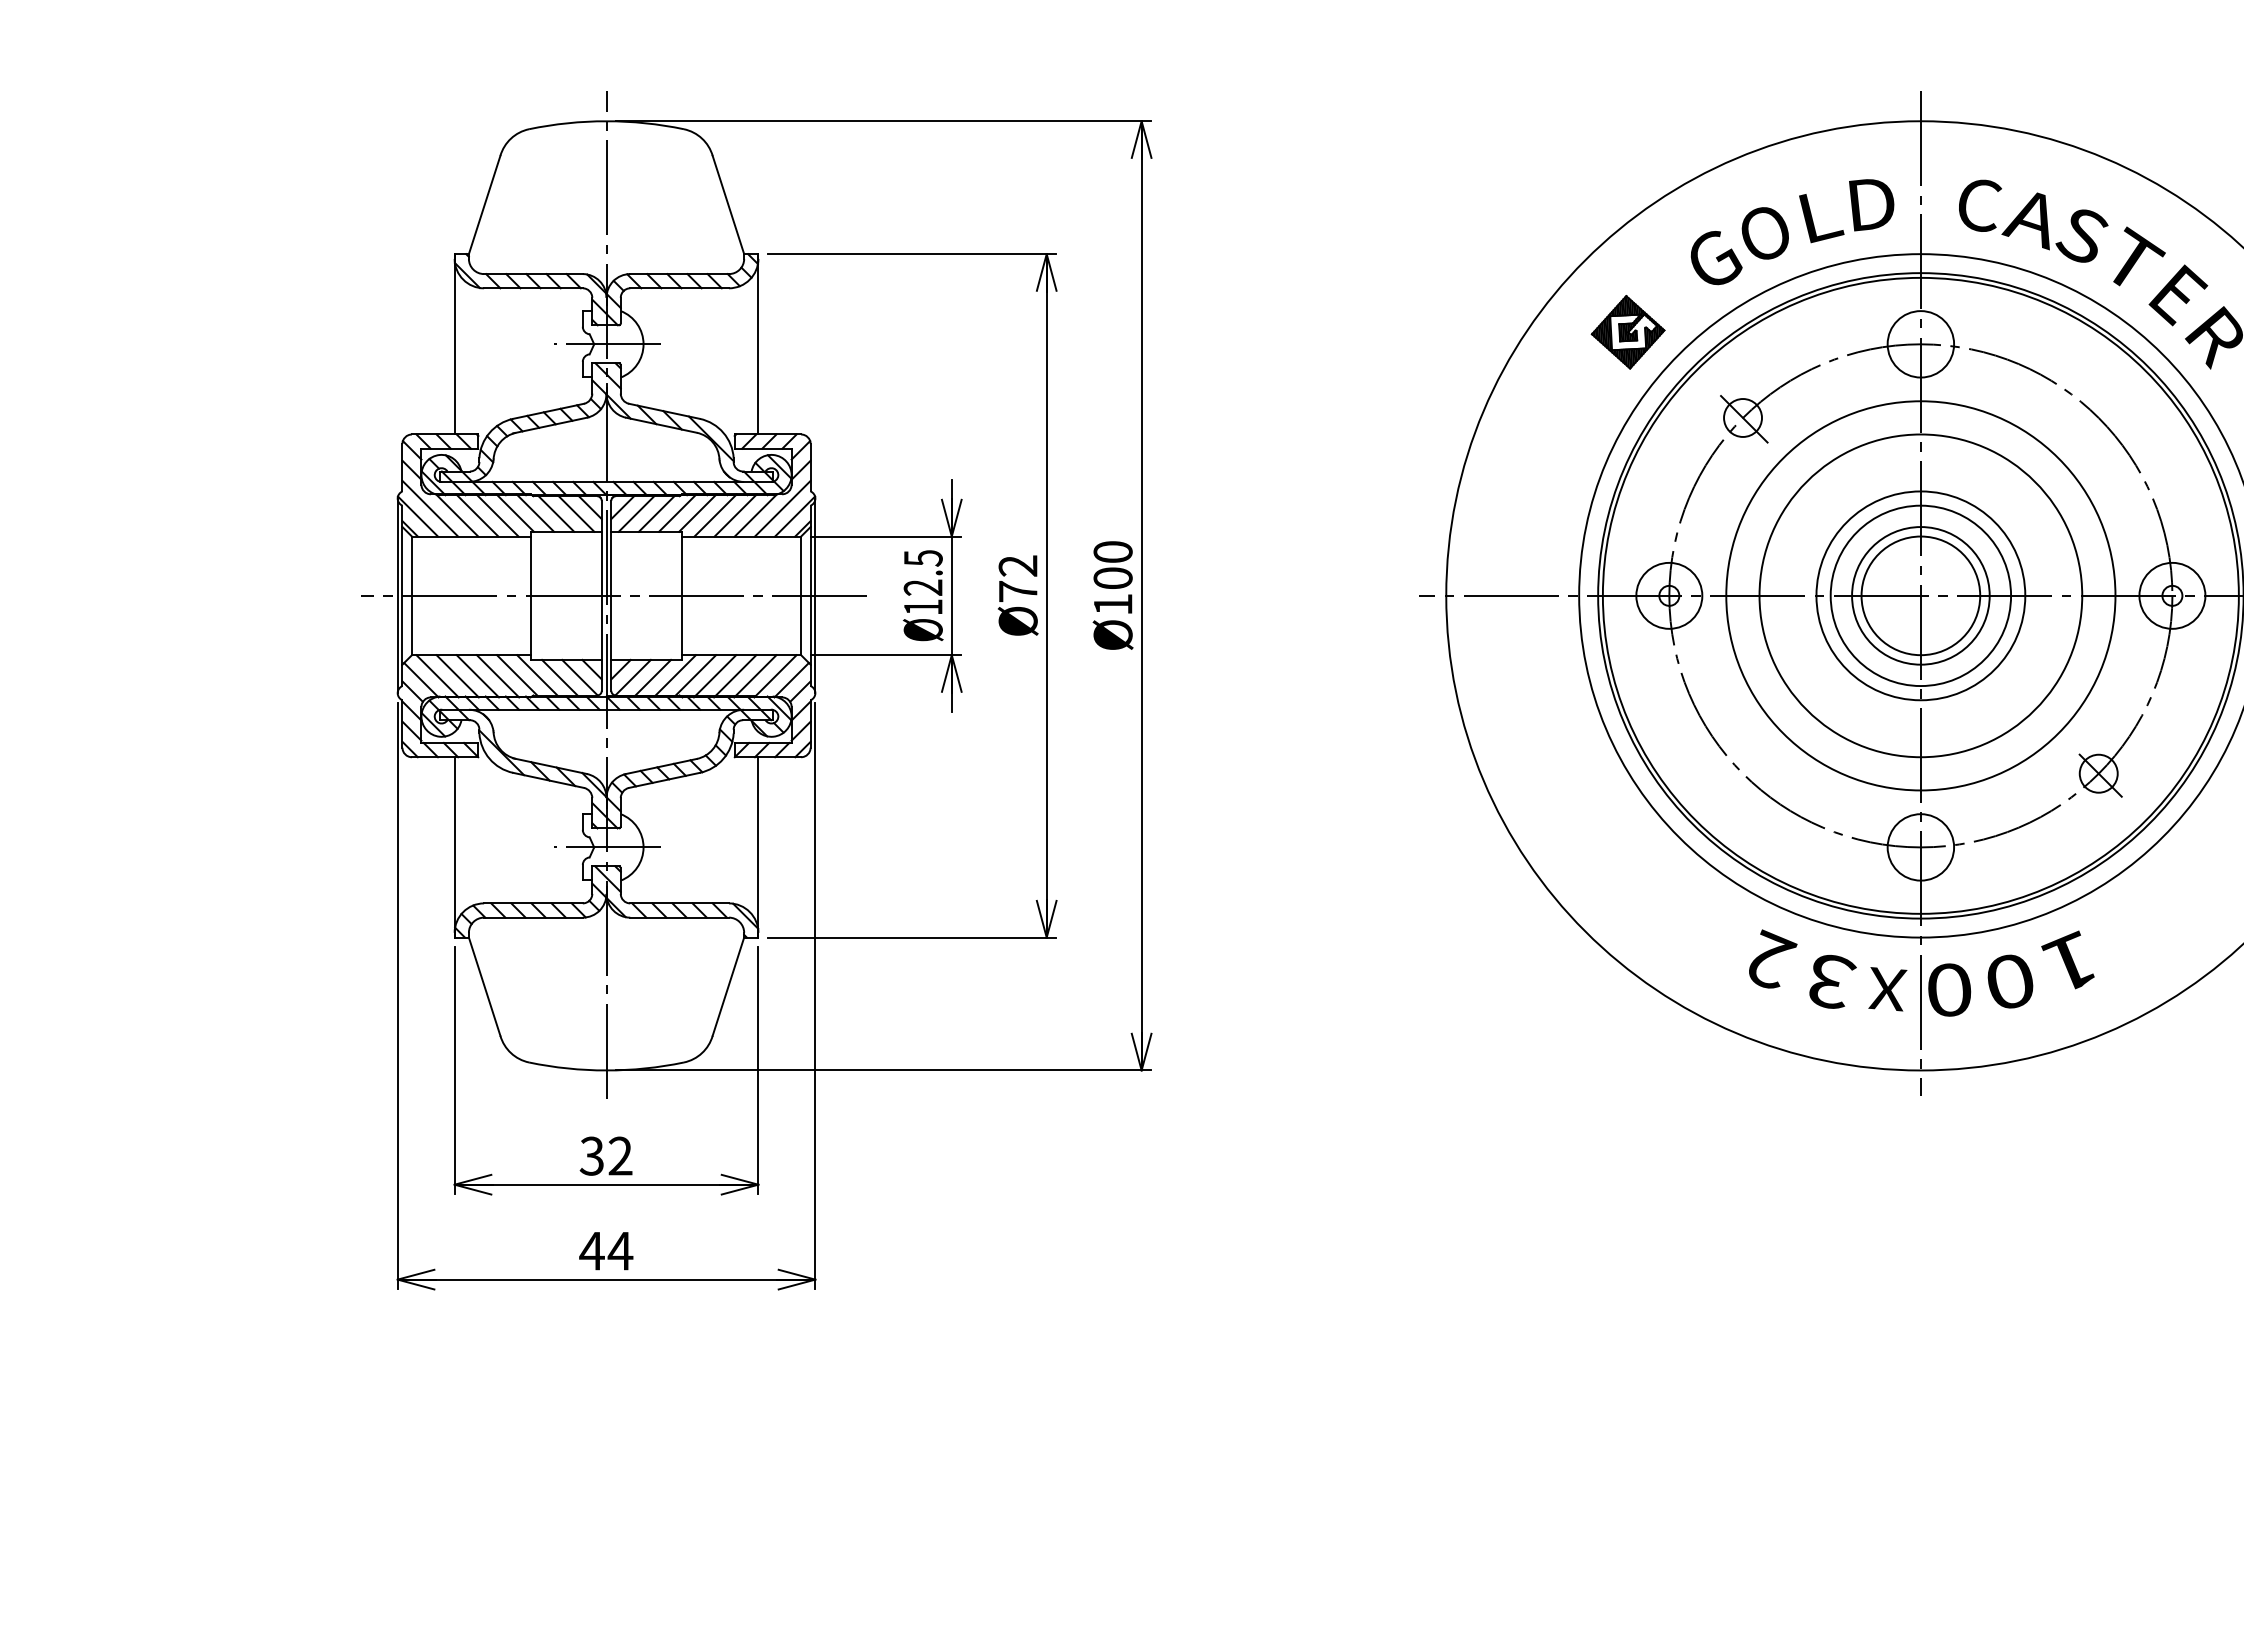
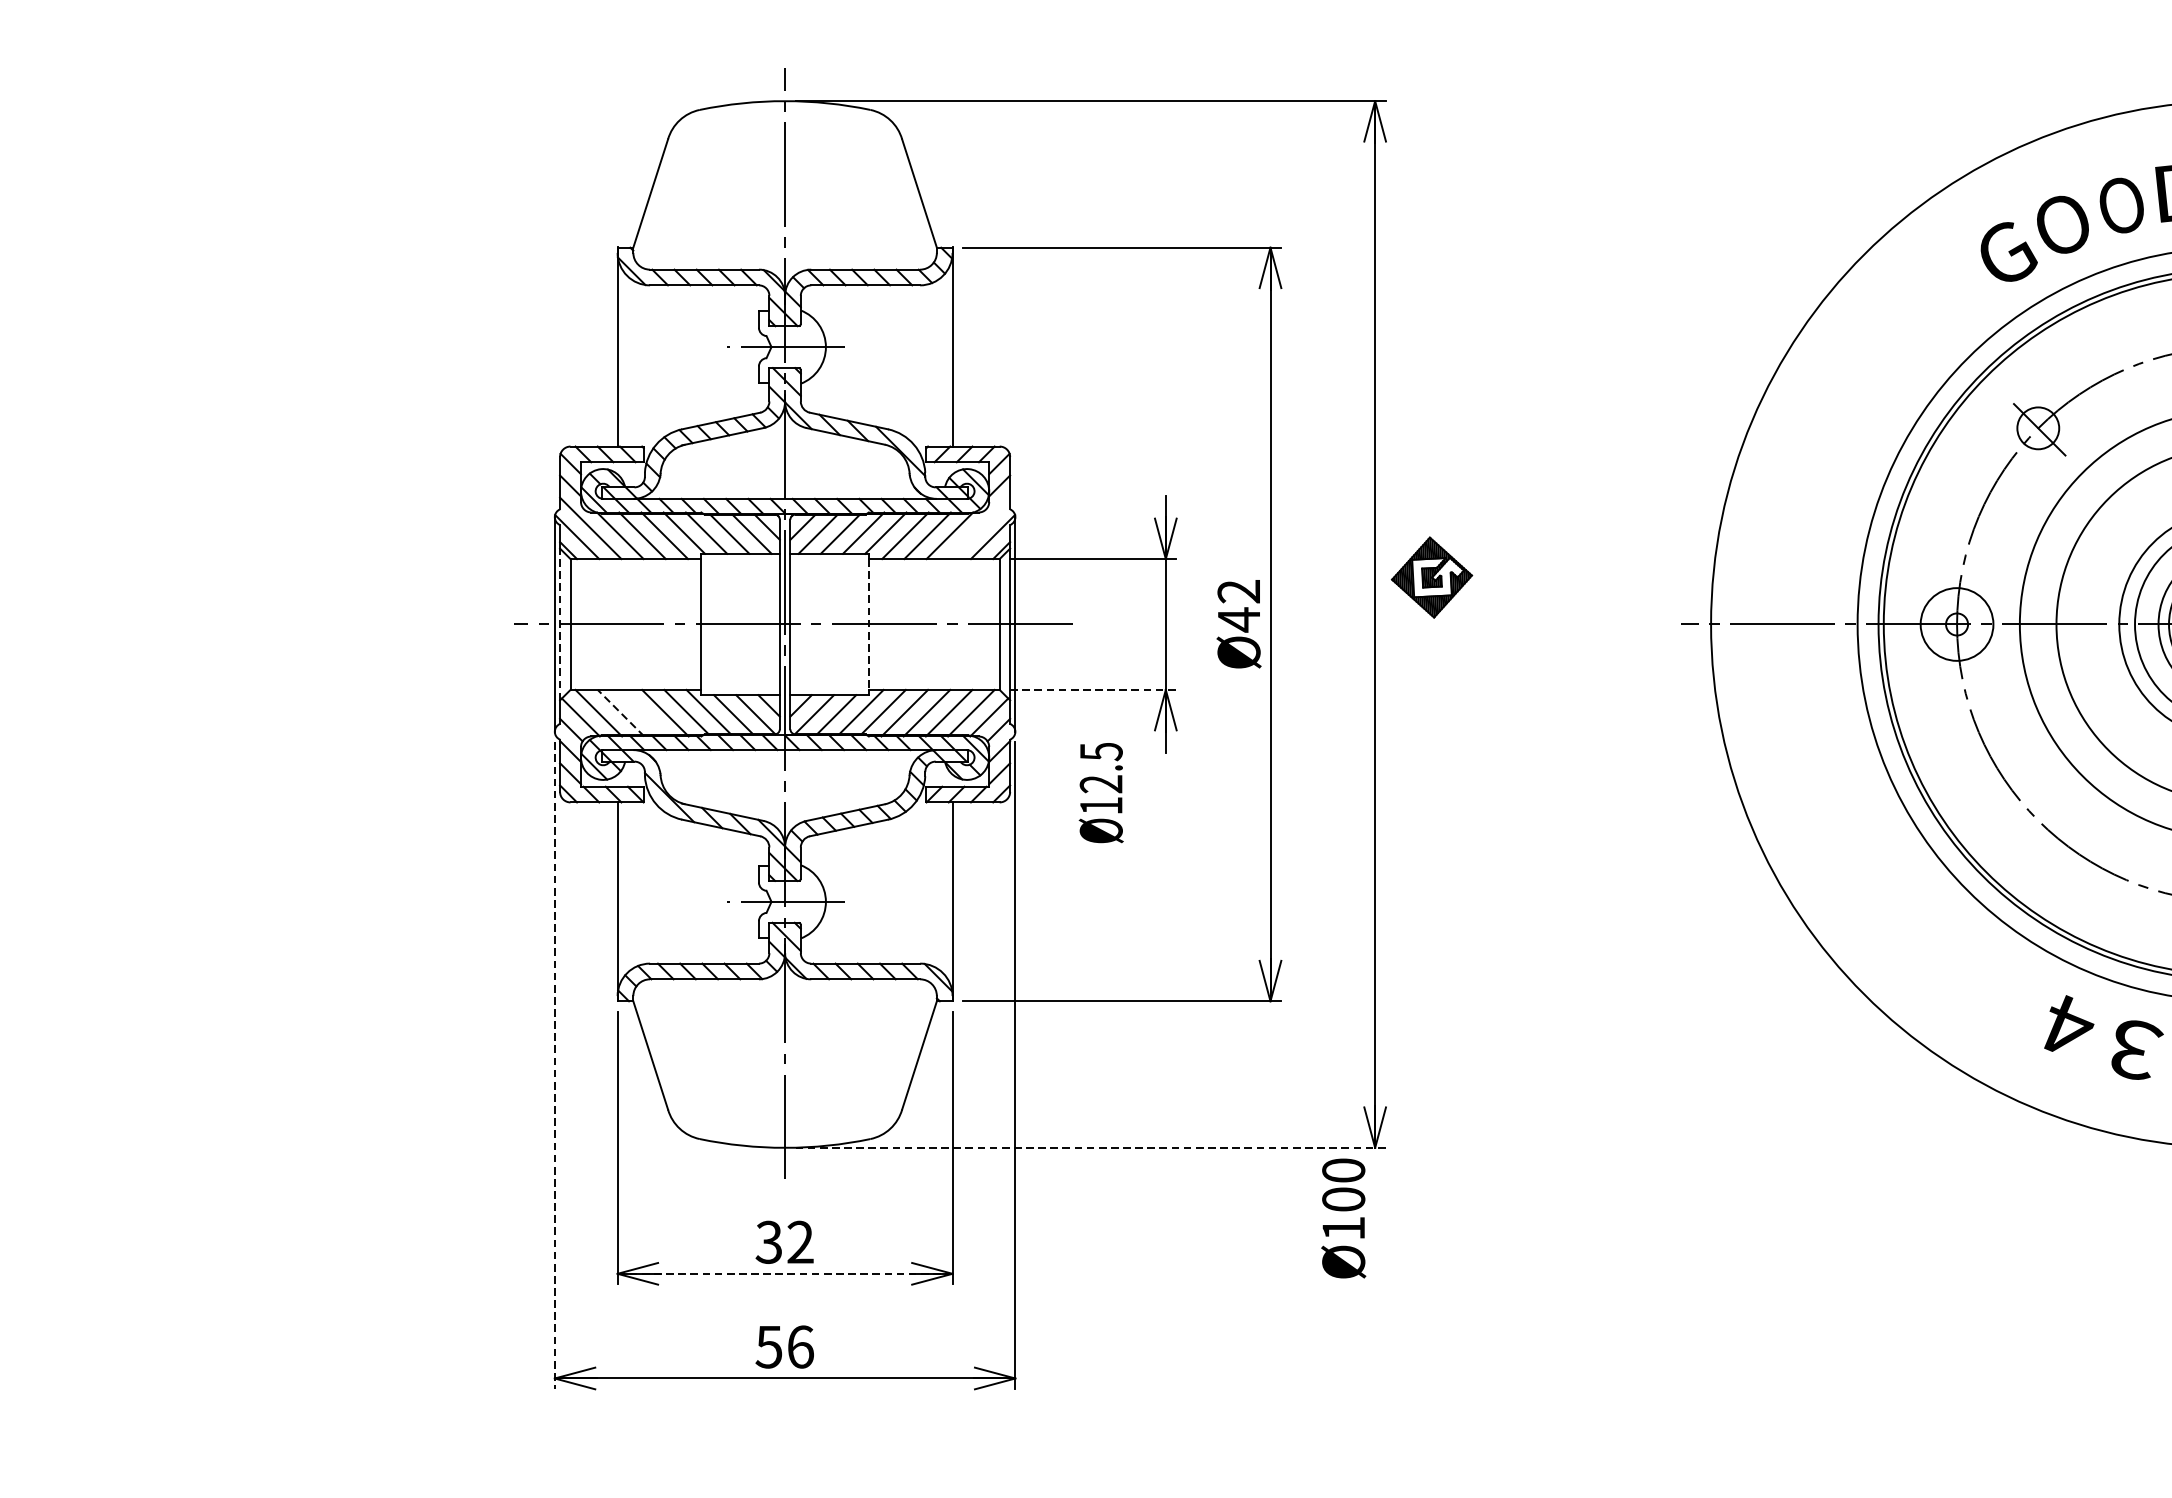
text: (1821, 216) -> (2124, 206), L -> O
part: (1627, 332) -> (1431, 577), moved
line: (782, 508) -> (979, 528), removed
text: (1018, 591) -> (1239, 619), Ø72 -> Ø42
line: (402, 595) -> (560, 624), solid -> dashed
text: (923, 595) -> (1101, 792), moved
text: (1112, 595) -> (1343, 1218), moved
line: (682, 596) -> (868, 625), solid -> dashed
line: (886, 655) -> (1093, 690), solid -> dashed
line: (457, 676) -> (620, 713), solid -> dashed
line: (477, 676) -> (642, 713), removed
text: (1772, 958) -> (2070, 1024), 2 -> 4
line: (397, 996) -> (554, 1066), solid -> dashed
line: (883, 1070) -> (1090, 1147), solid -> dashed
line: (606, 1184) -> (785, 1273), solid -> dashed
text: (606, 1250) -> (785, 1346), 44 -> 56

